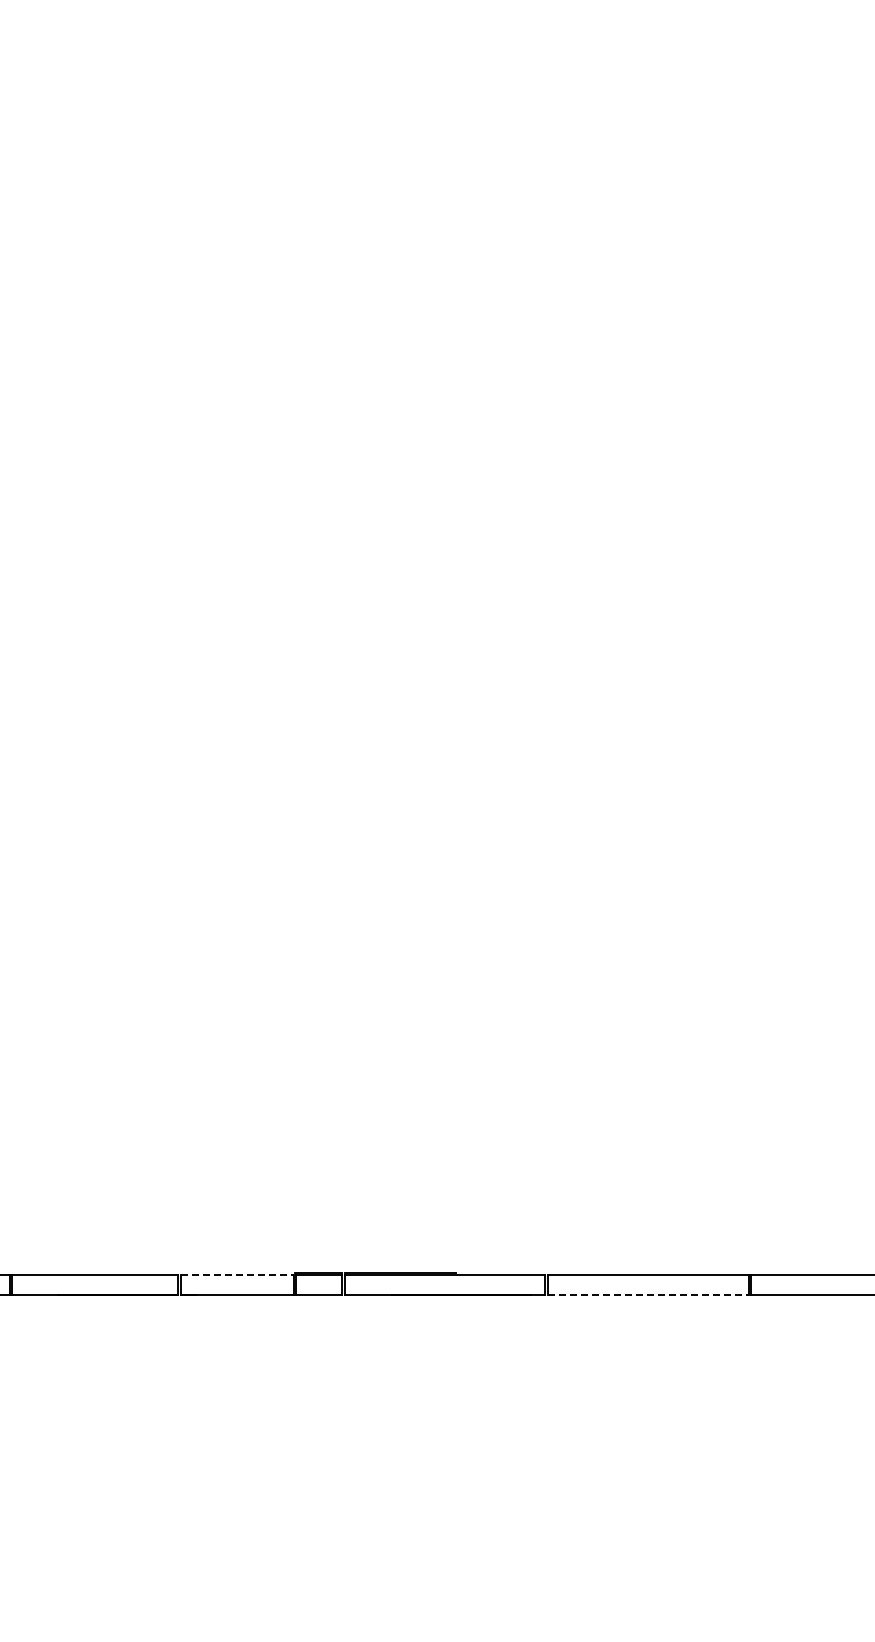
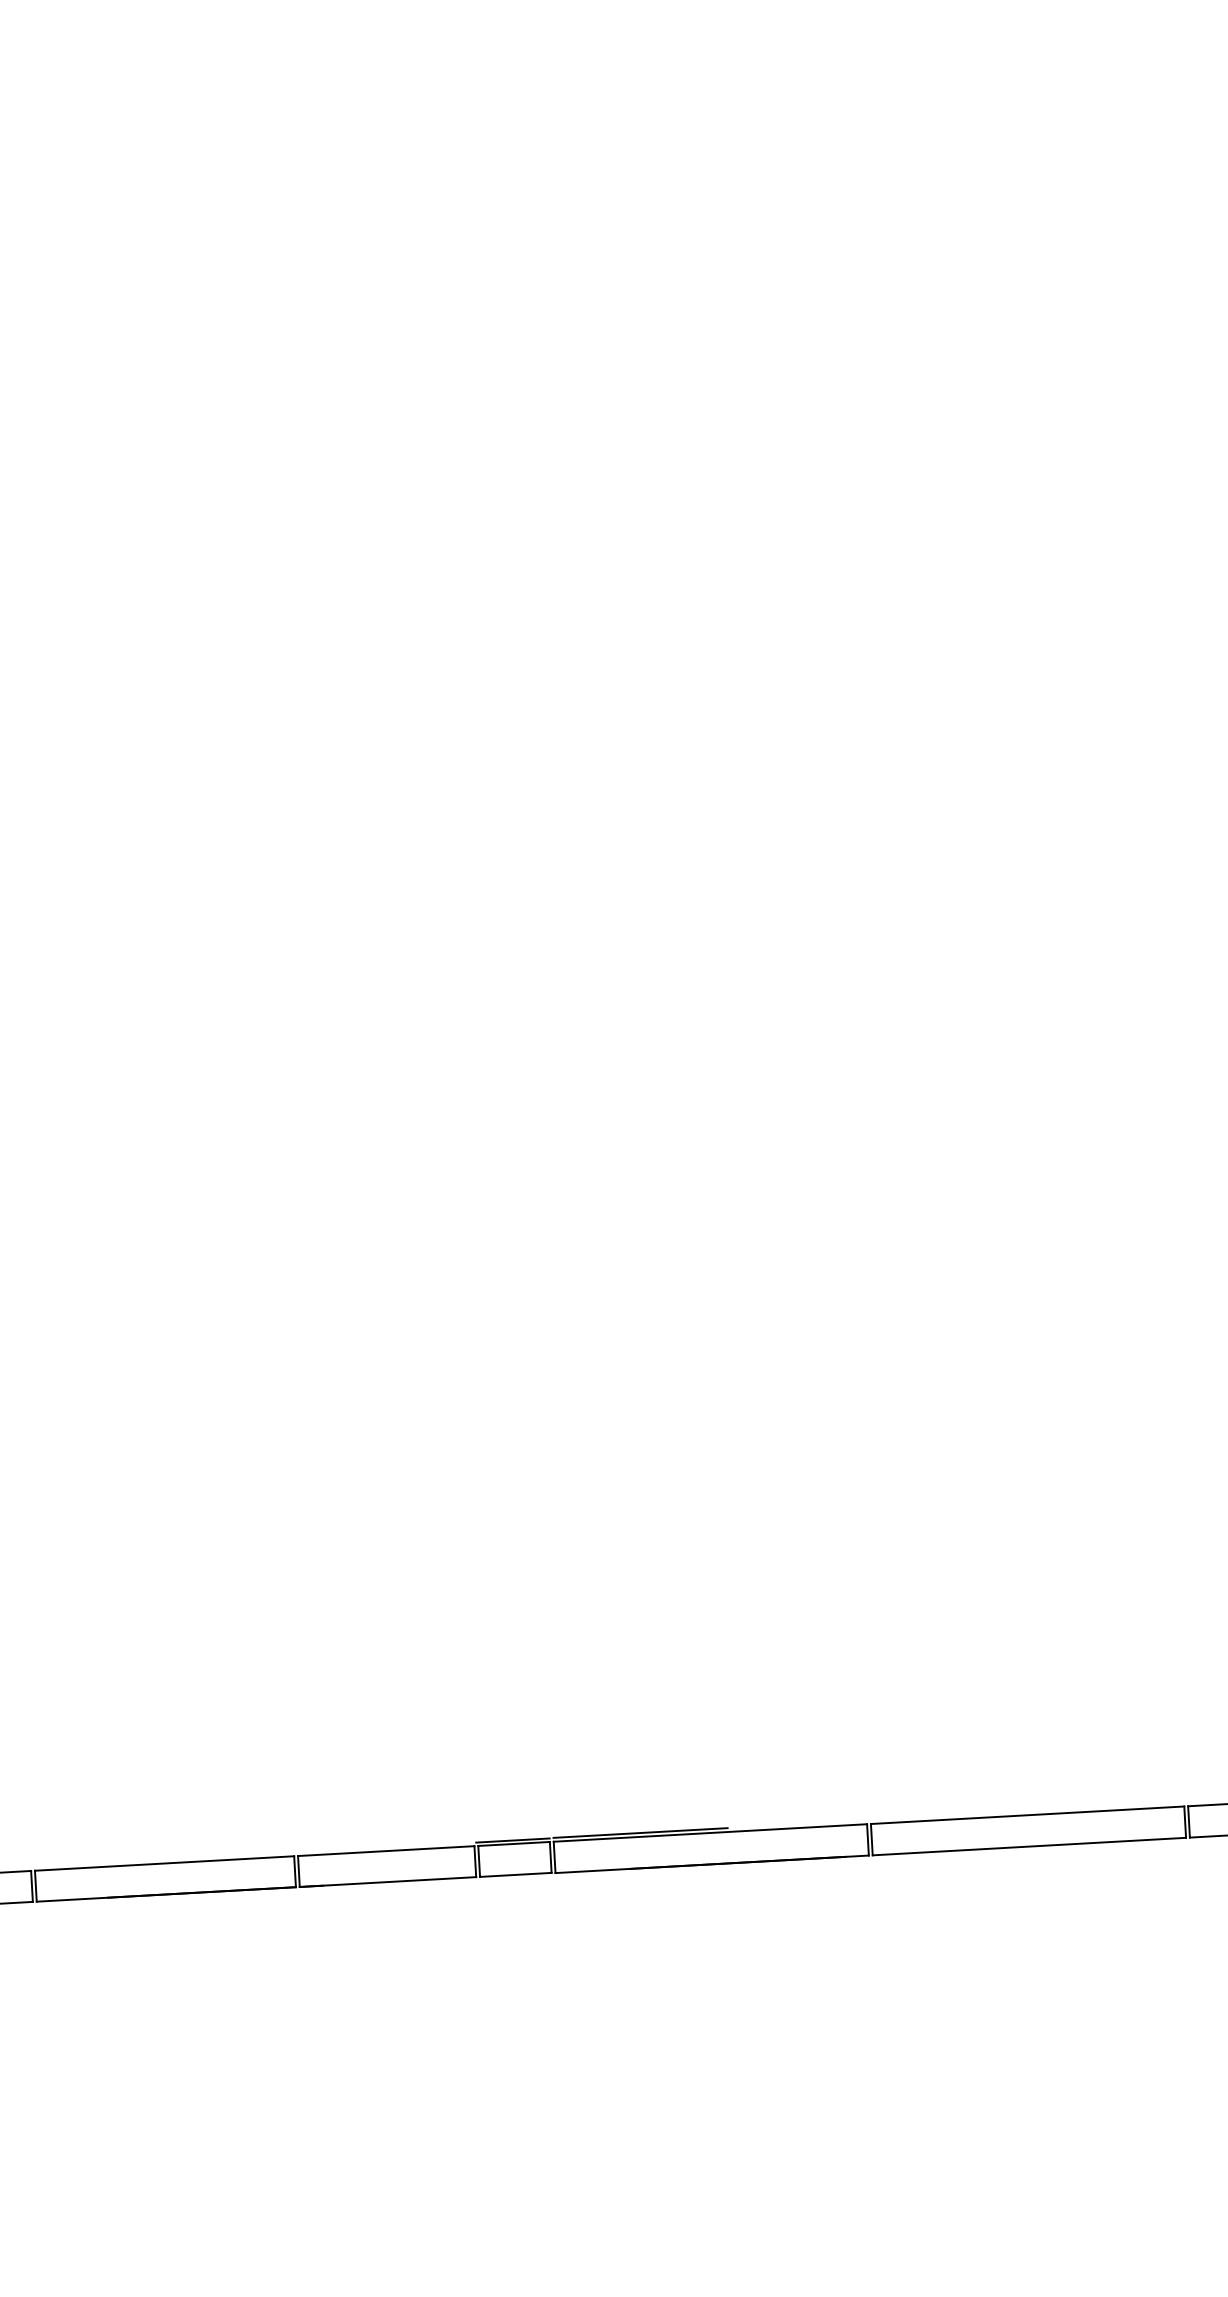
line: (237, 1275) -> (386, 1851), dashed -> solid
line: (648, 1295) -> (1029, 1846), dashed -> solid

